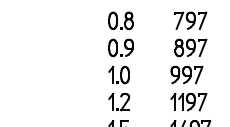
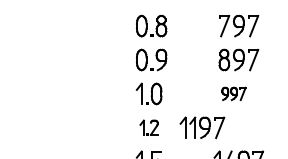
part: (186, 74) -> (233, 93), size x0.6
part: (118, 101) -> (148, 127), size x0.7
part: (188, 101) -> (202, 127), moved

